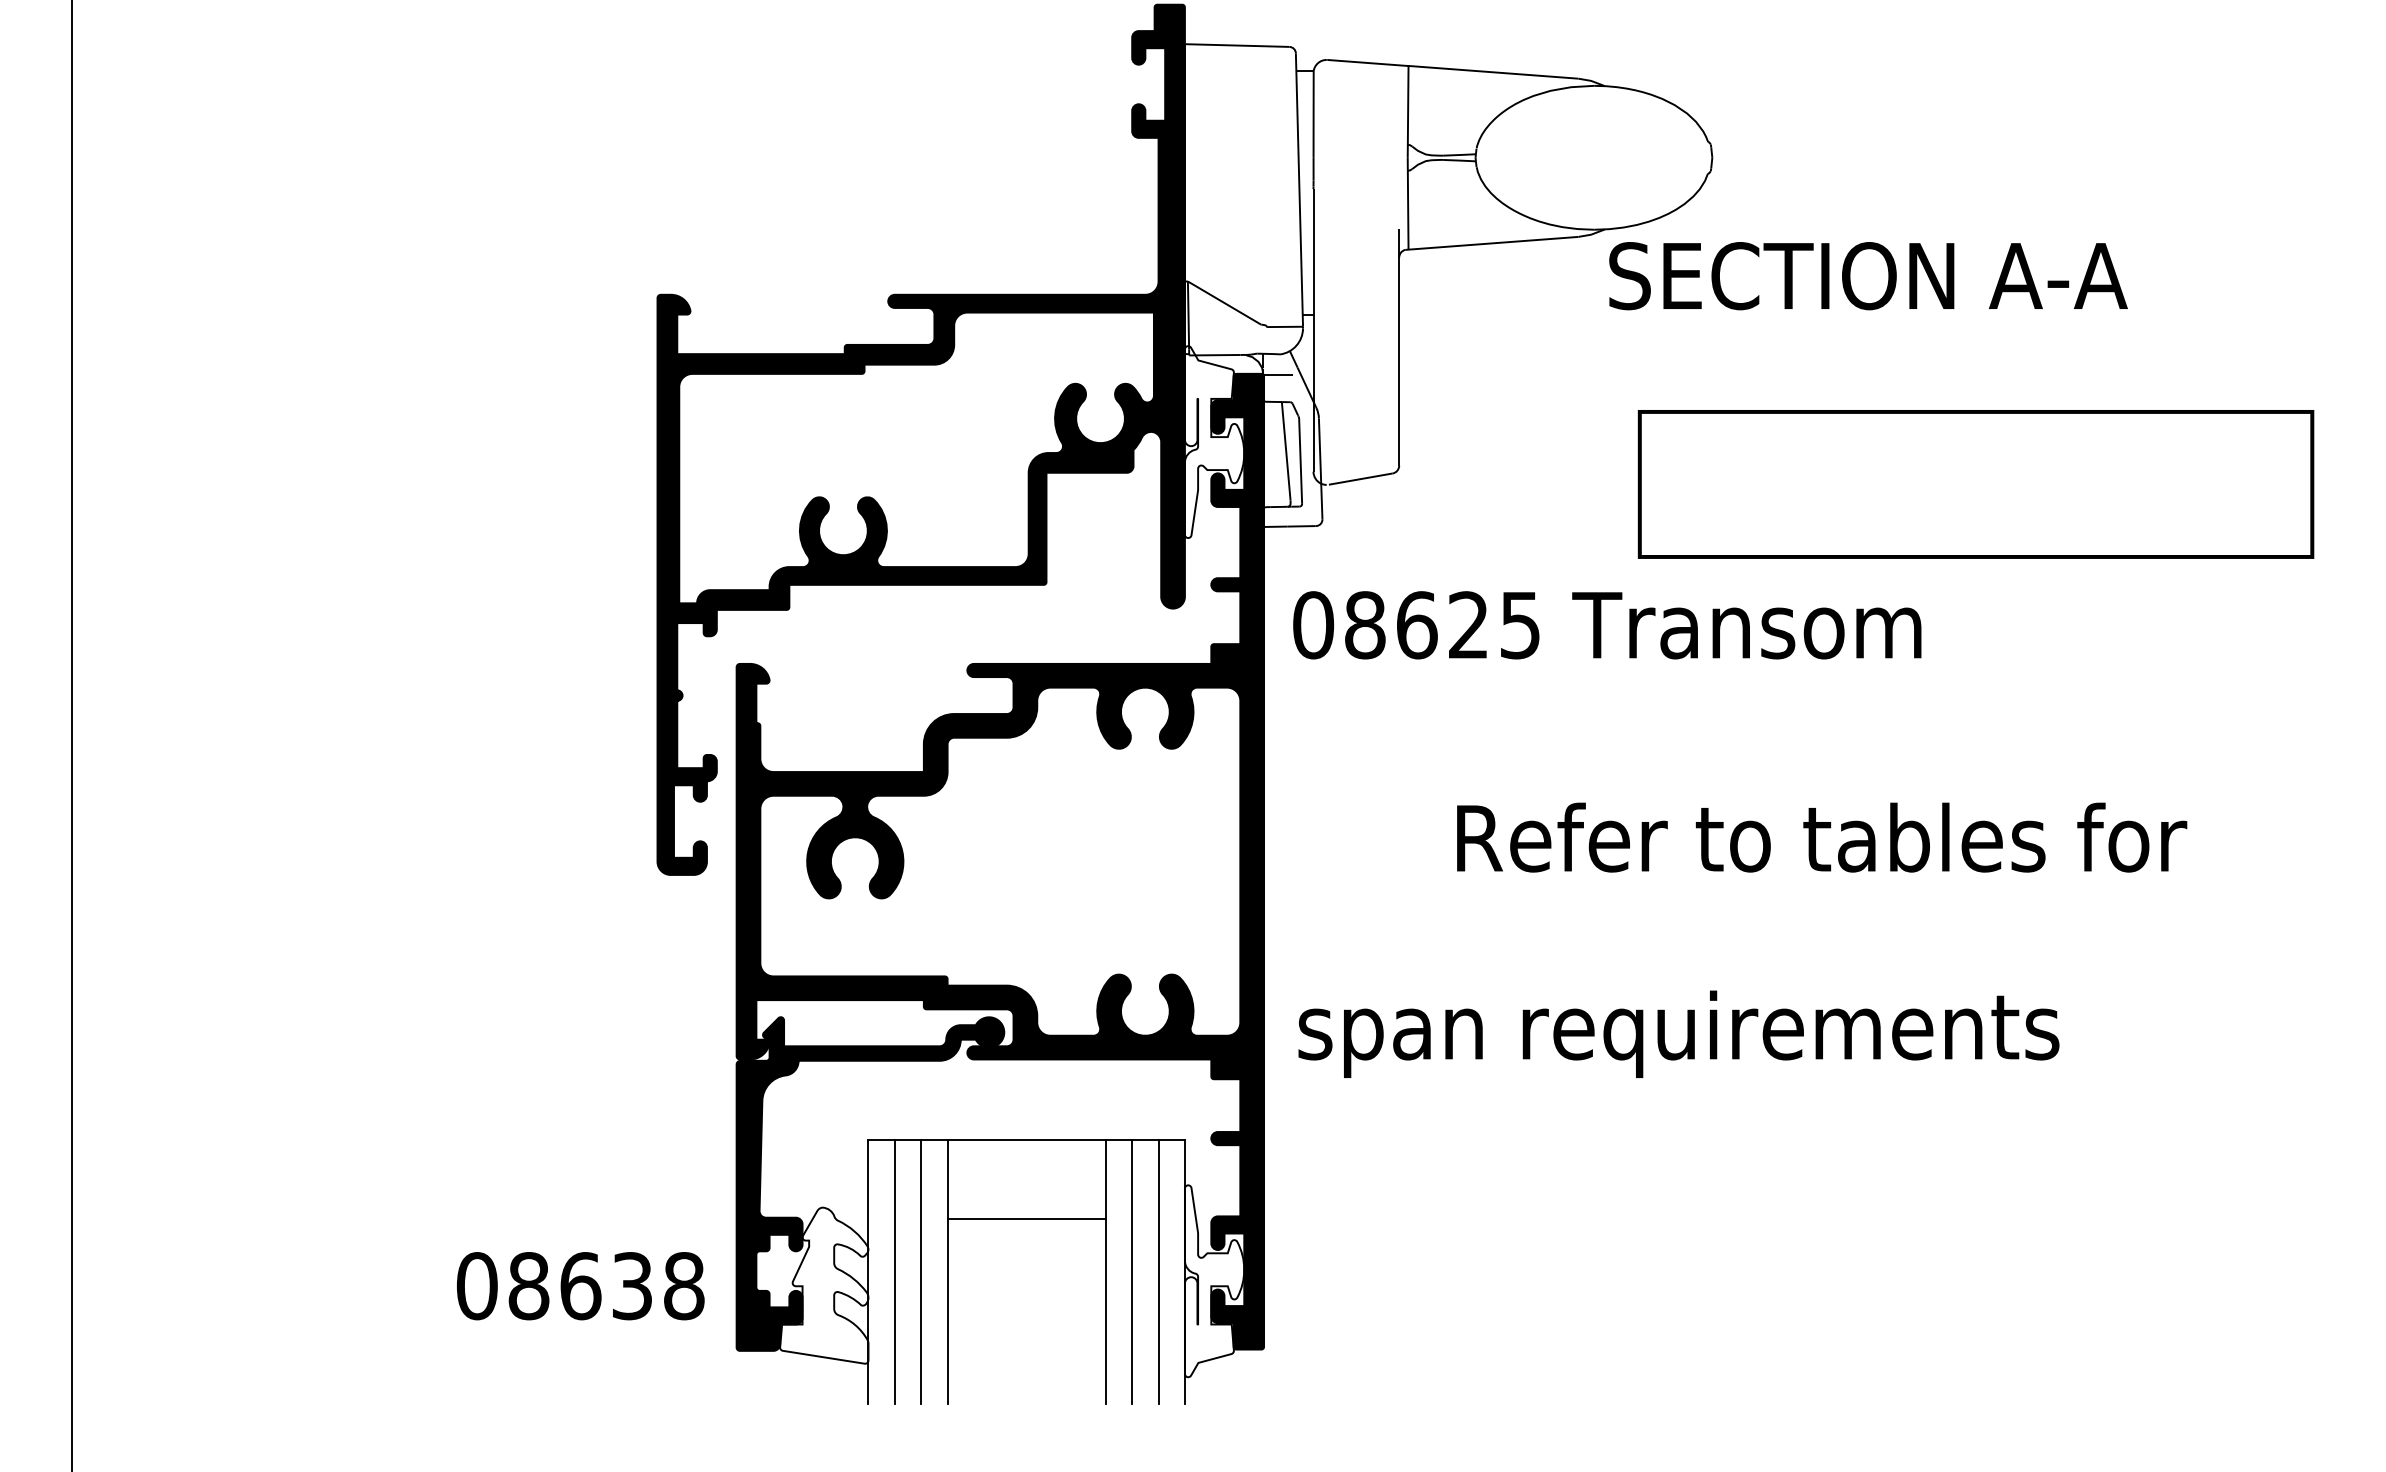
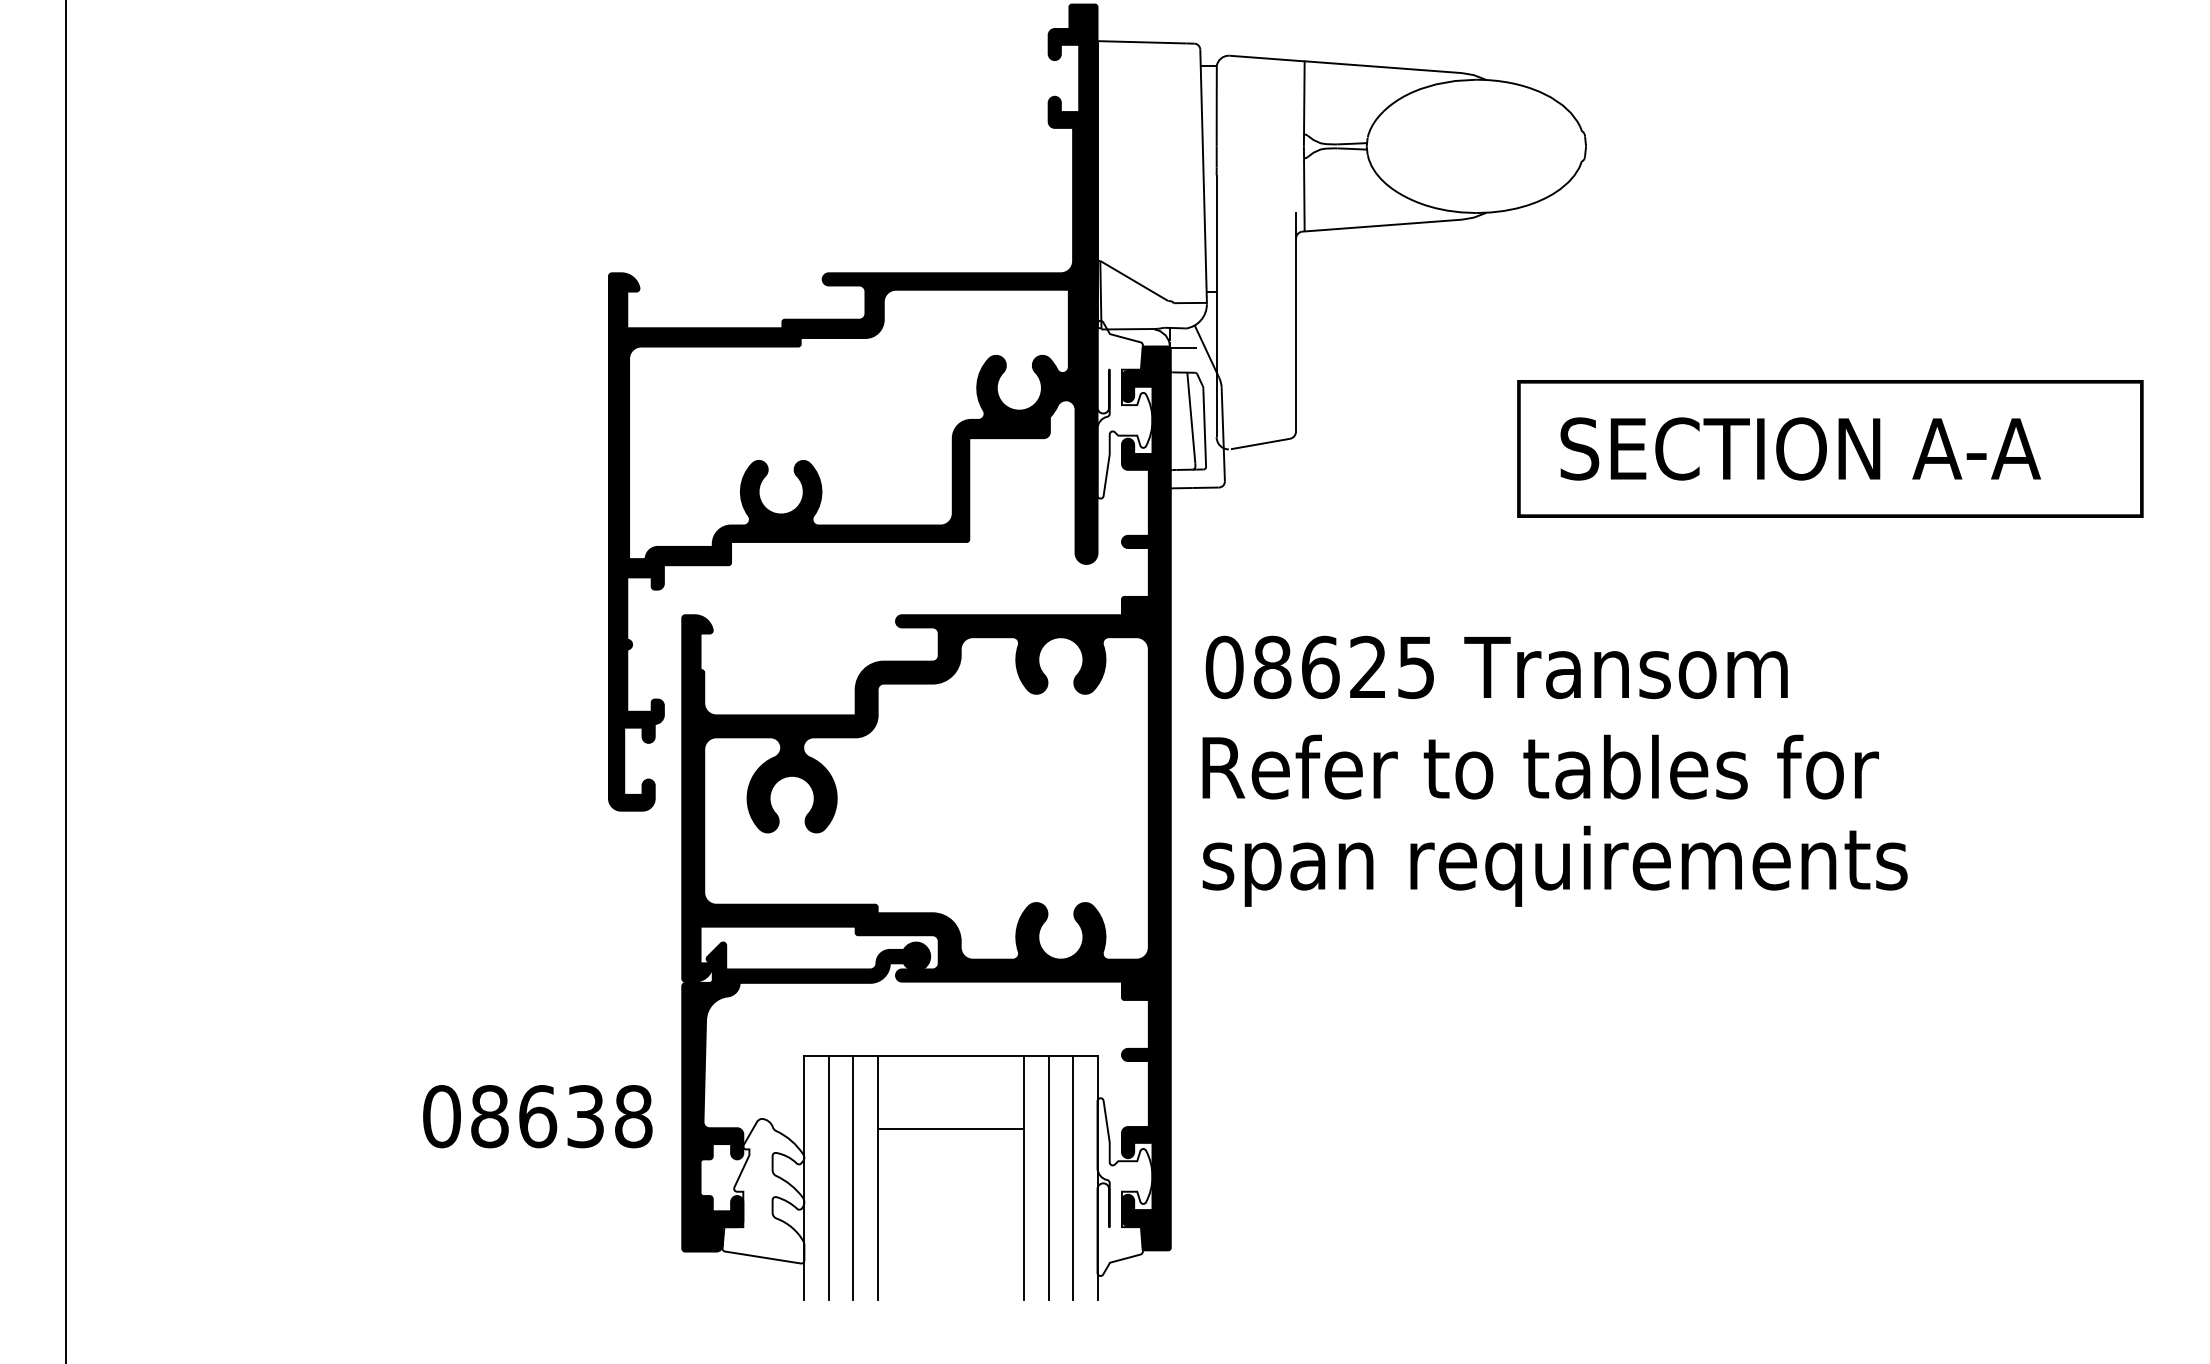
text: (1868, 275) -> (1800, 448), moved
text: (1606, 625) -> (1496, 667), moved
text: (1821, 836) -> (1540, 766), moved
text: (1678, 1033) -> (1554, 865), moved
text: (580, 1286) -> (537, 1116), moved

